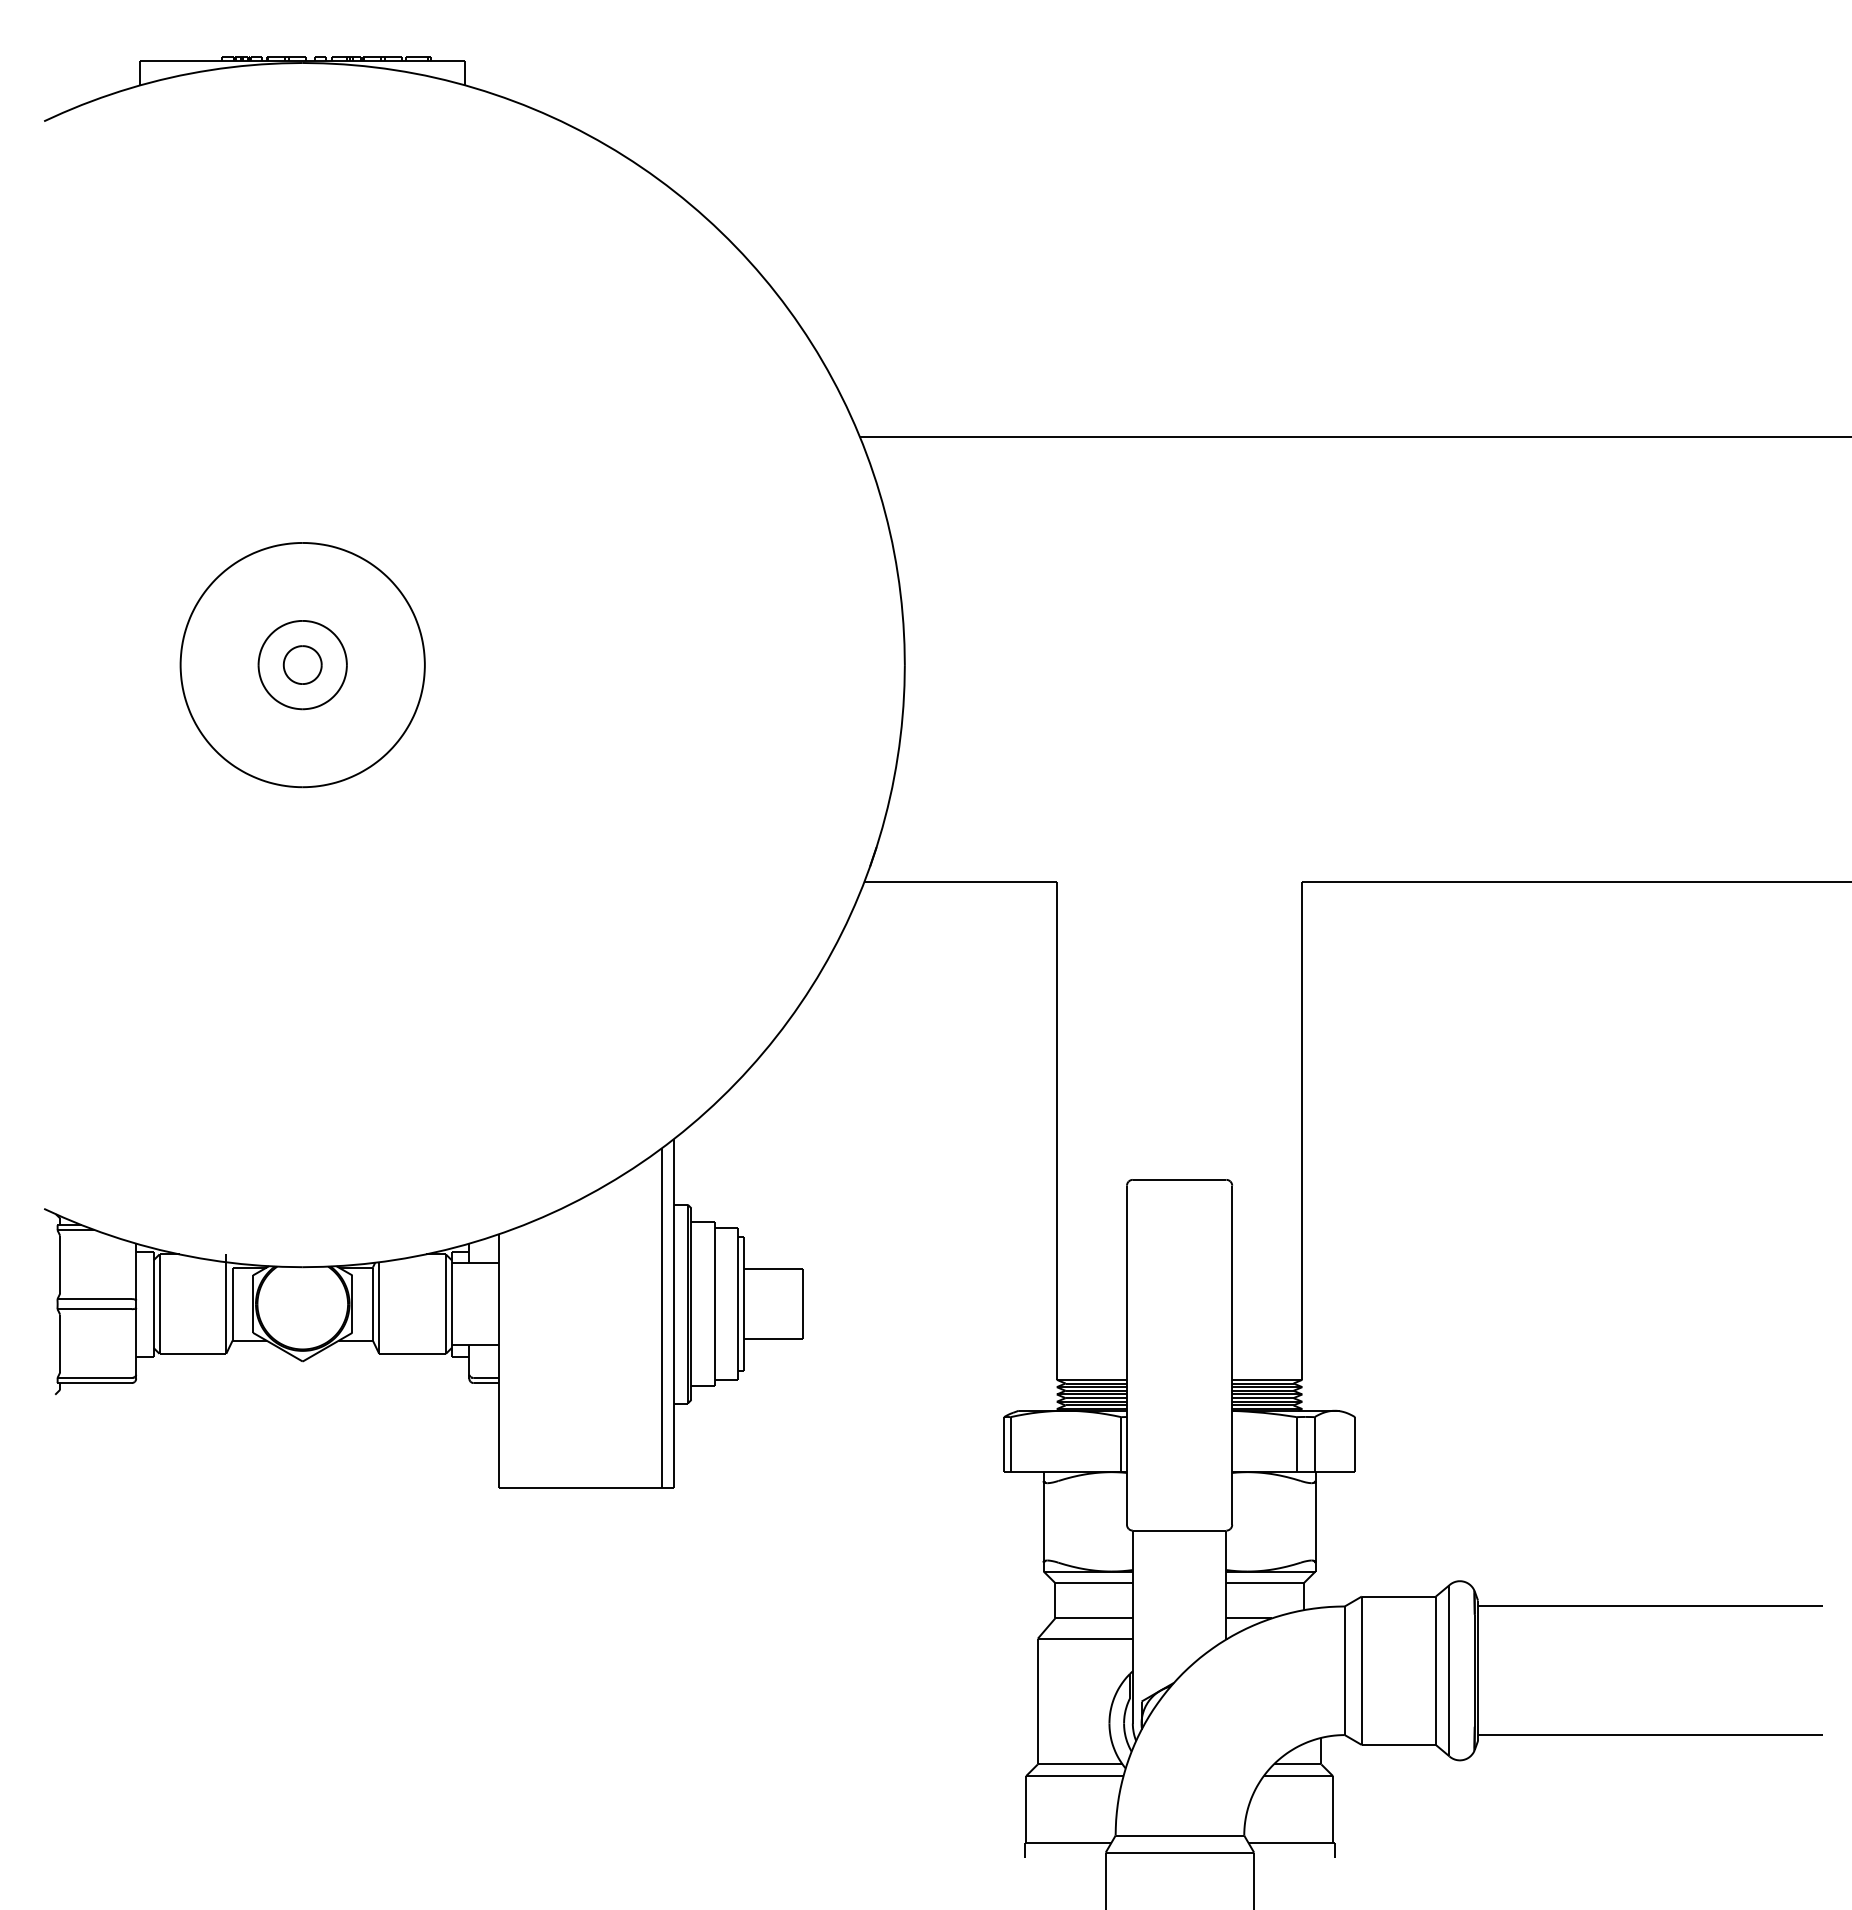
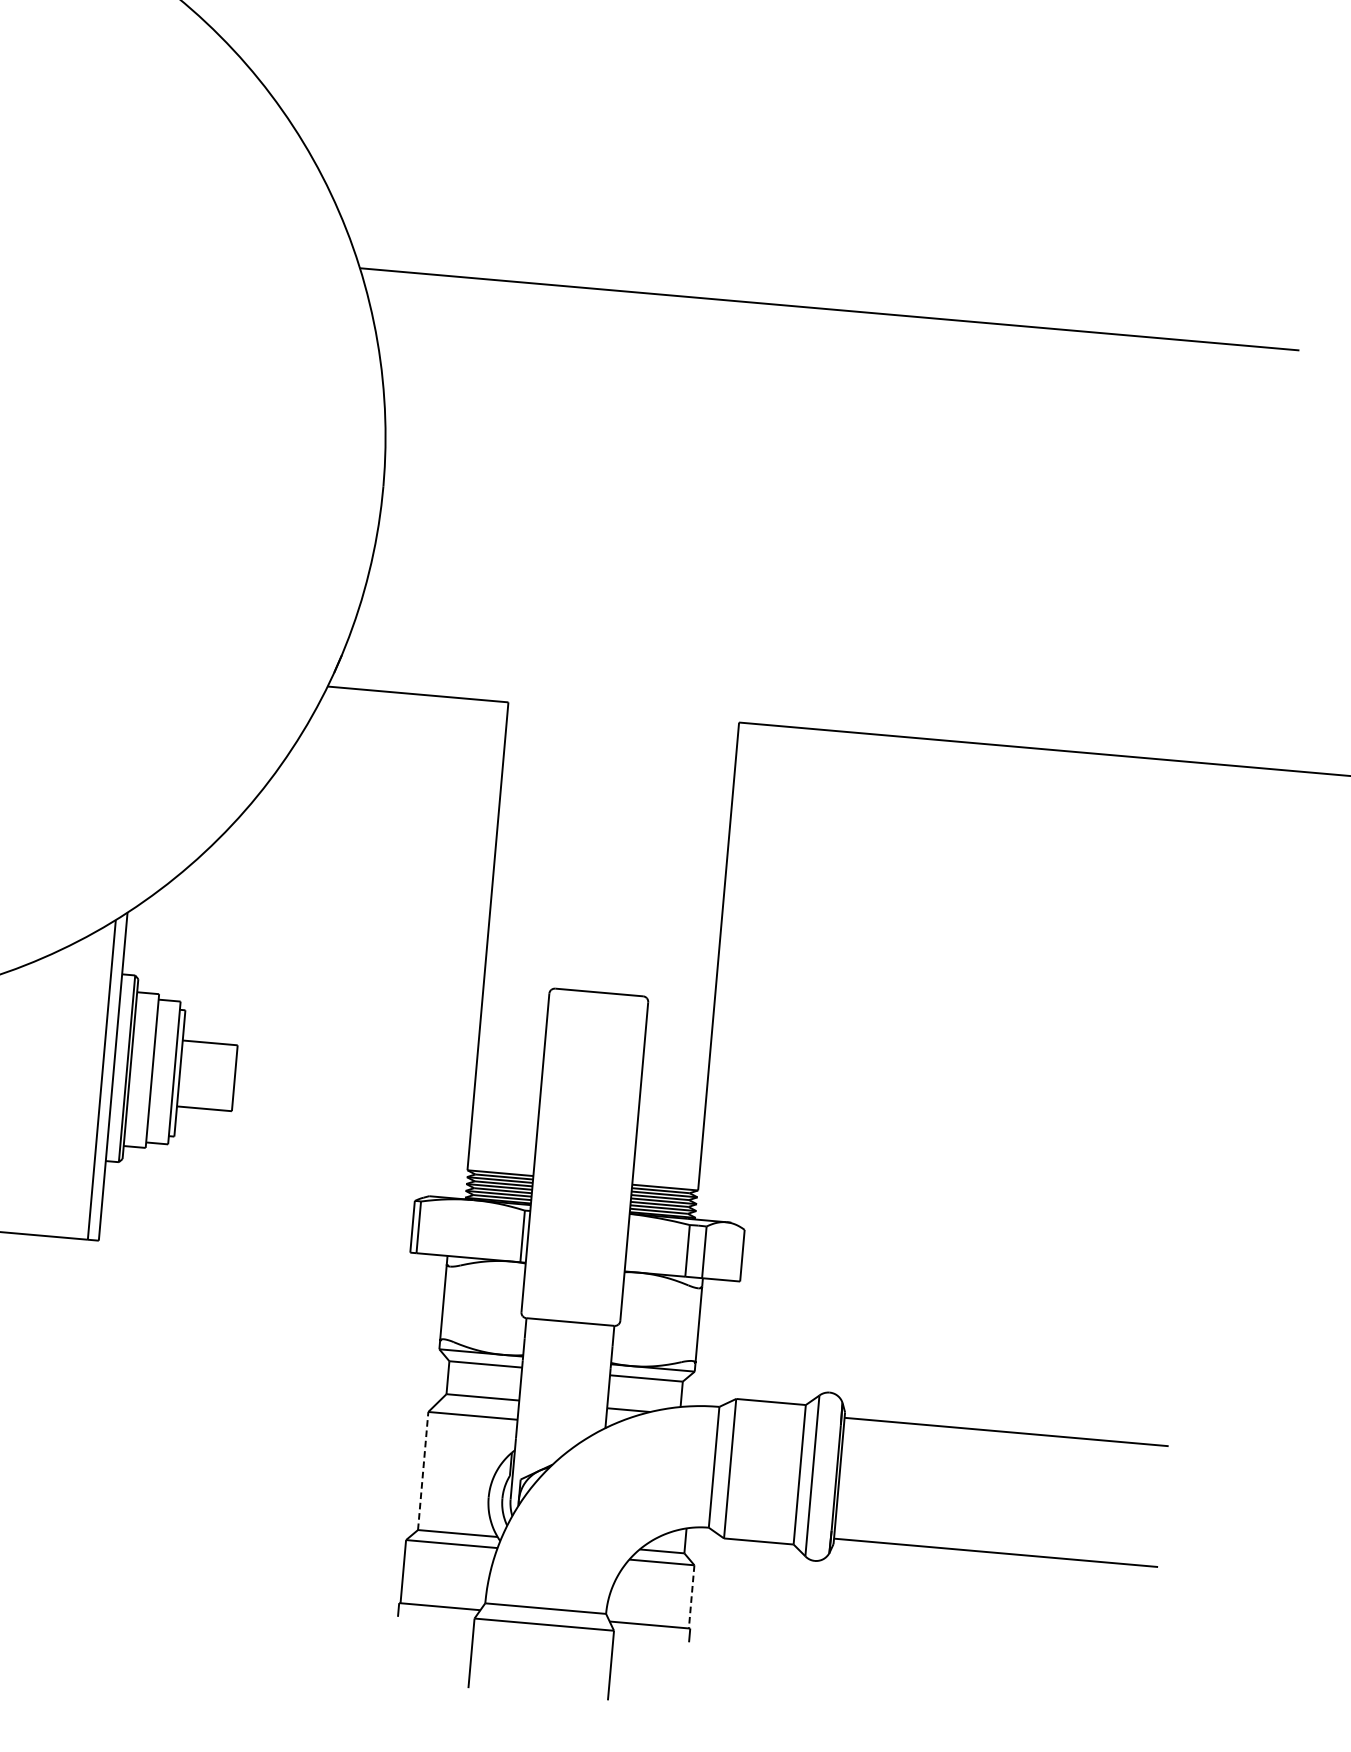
line: (1037, 1701) -> (422, 1470), solid -> dashed
line: (1333, 1809) -> (692, 1596), solid -> dashed

